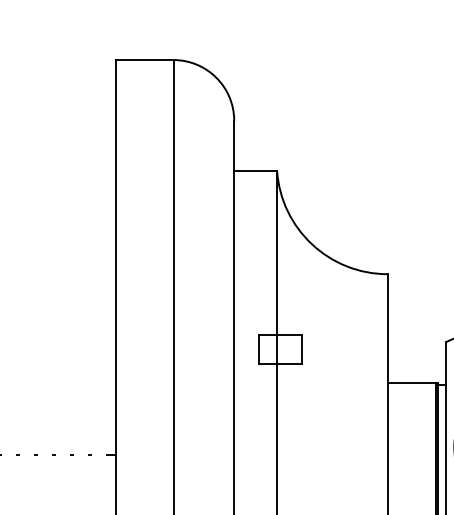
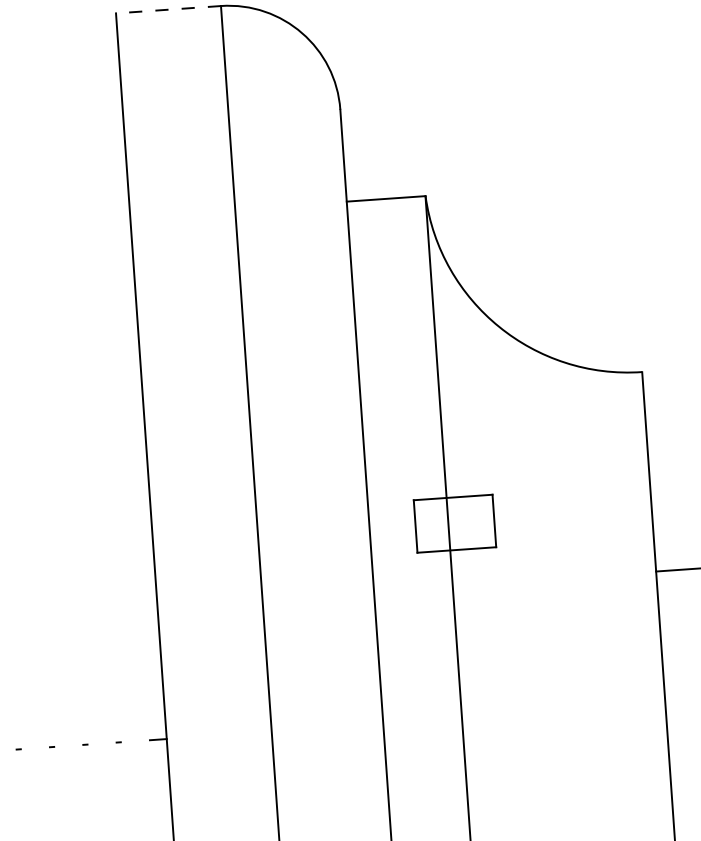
line: (144, 60) -> (167, 10), solid -> dashed

